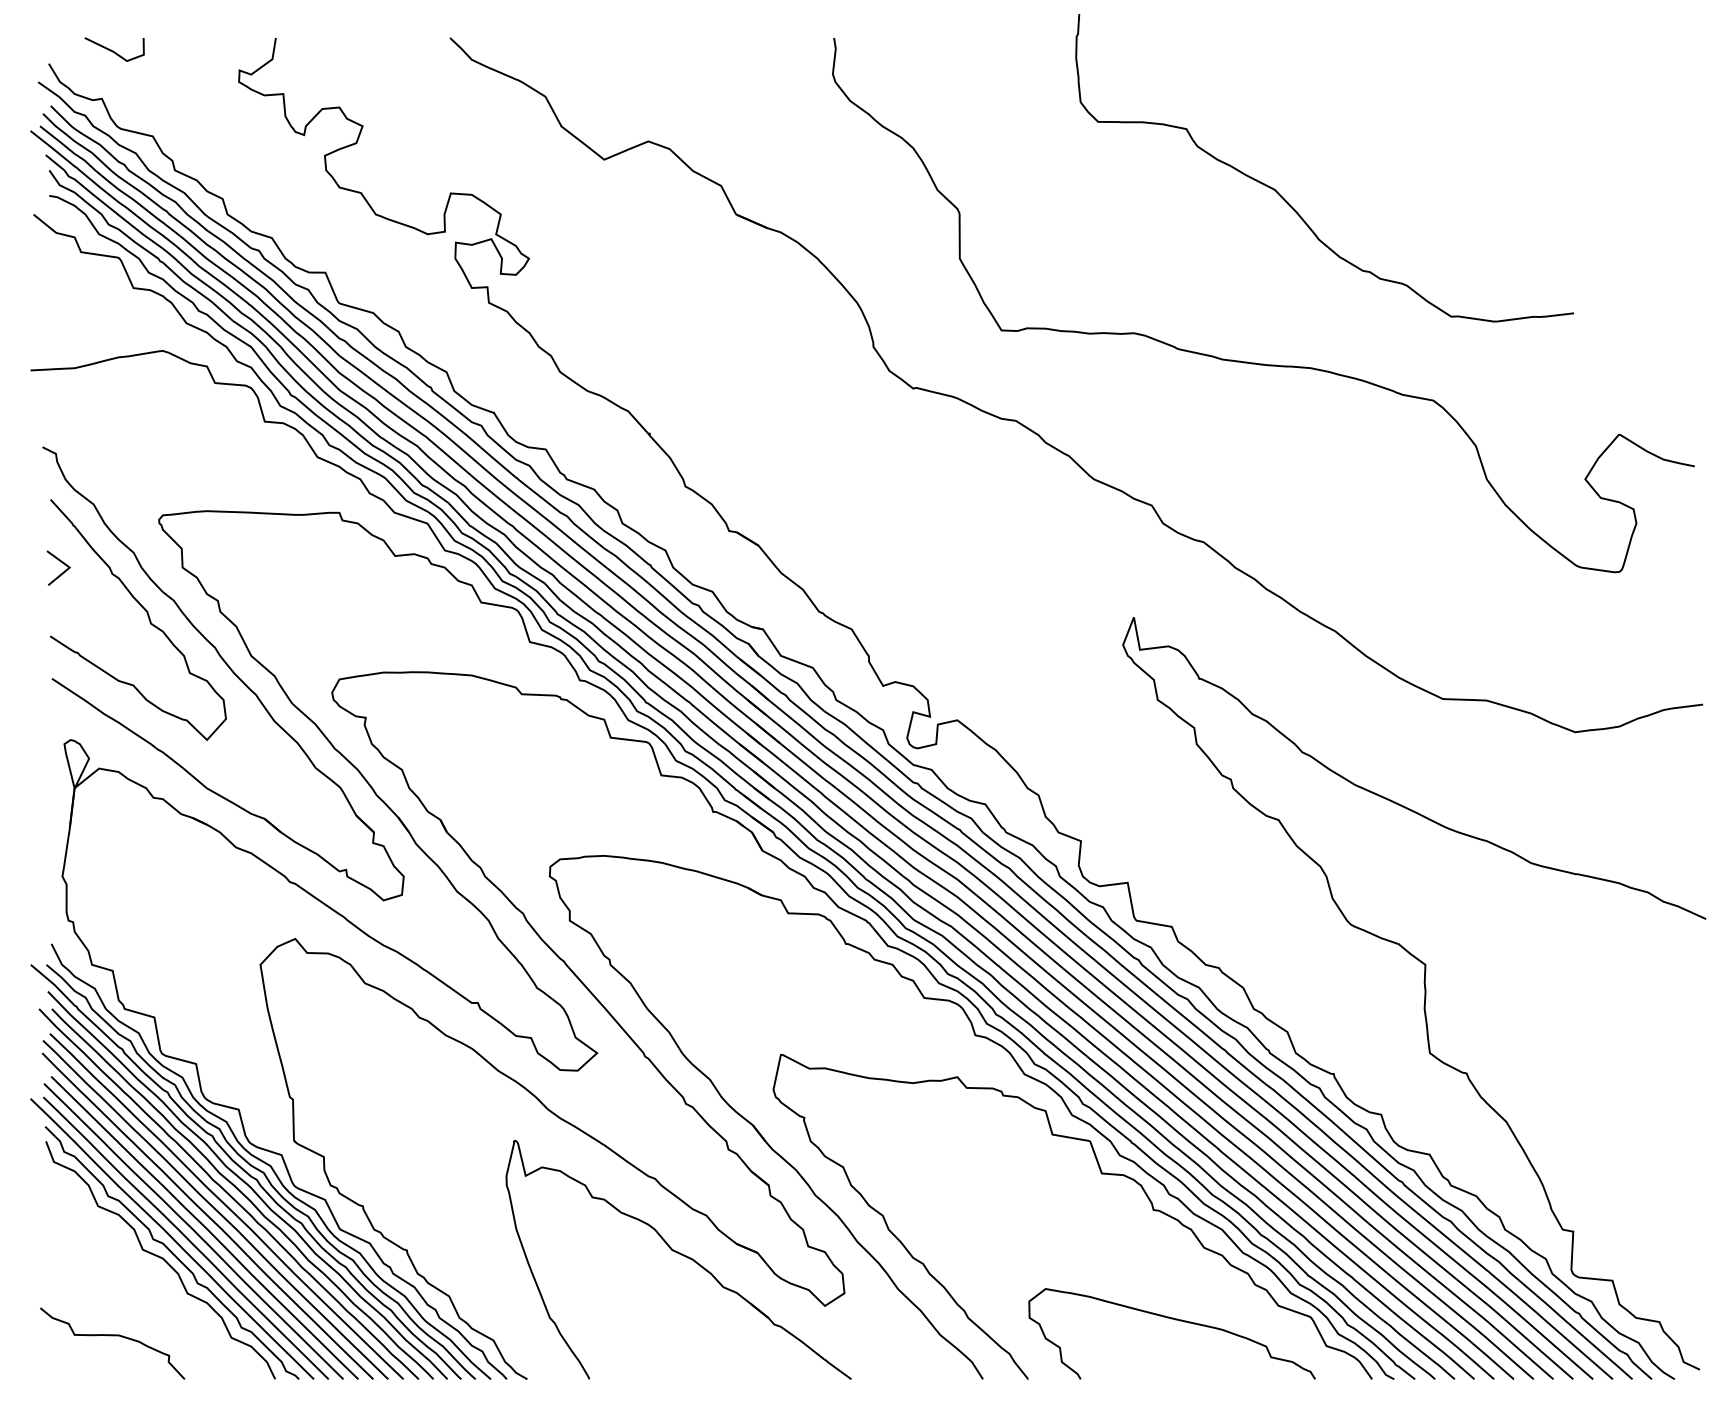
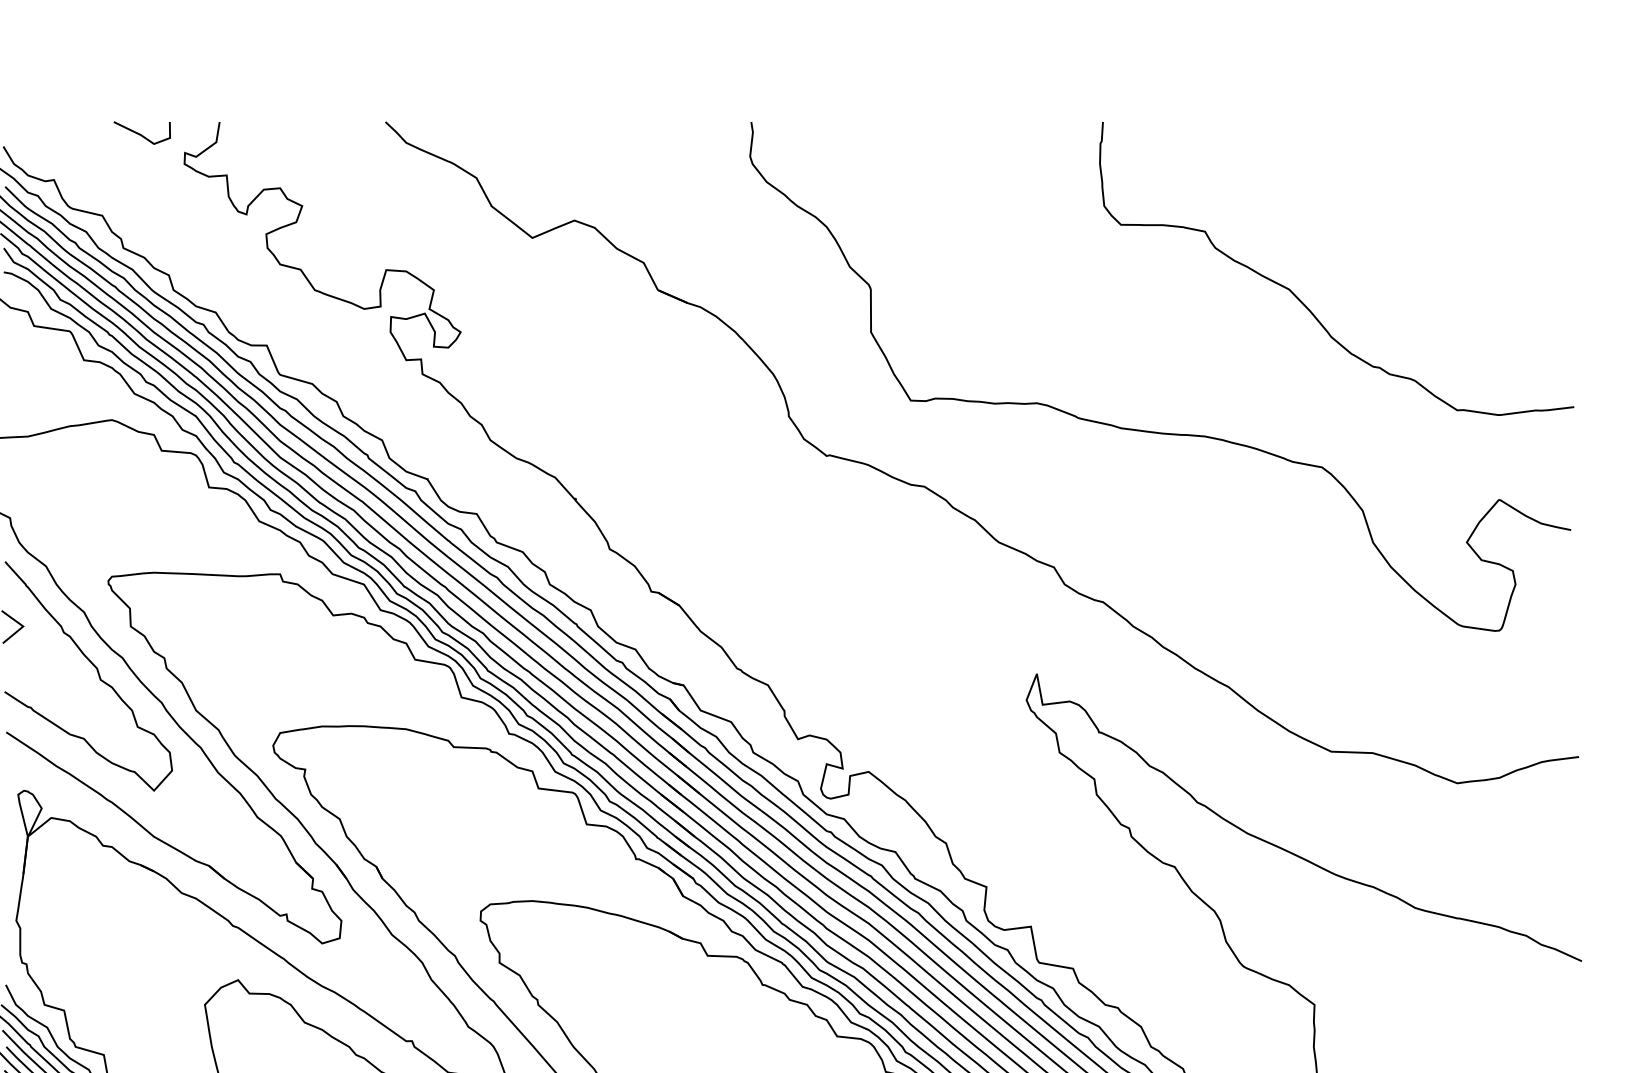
line: (113, 50) -> (141, 133), moved
curve: (1289, 203) -> (1303, 302), moved

